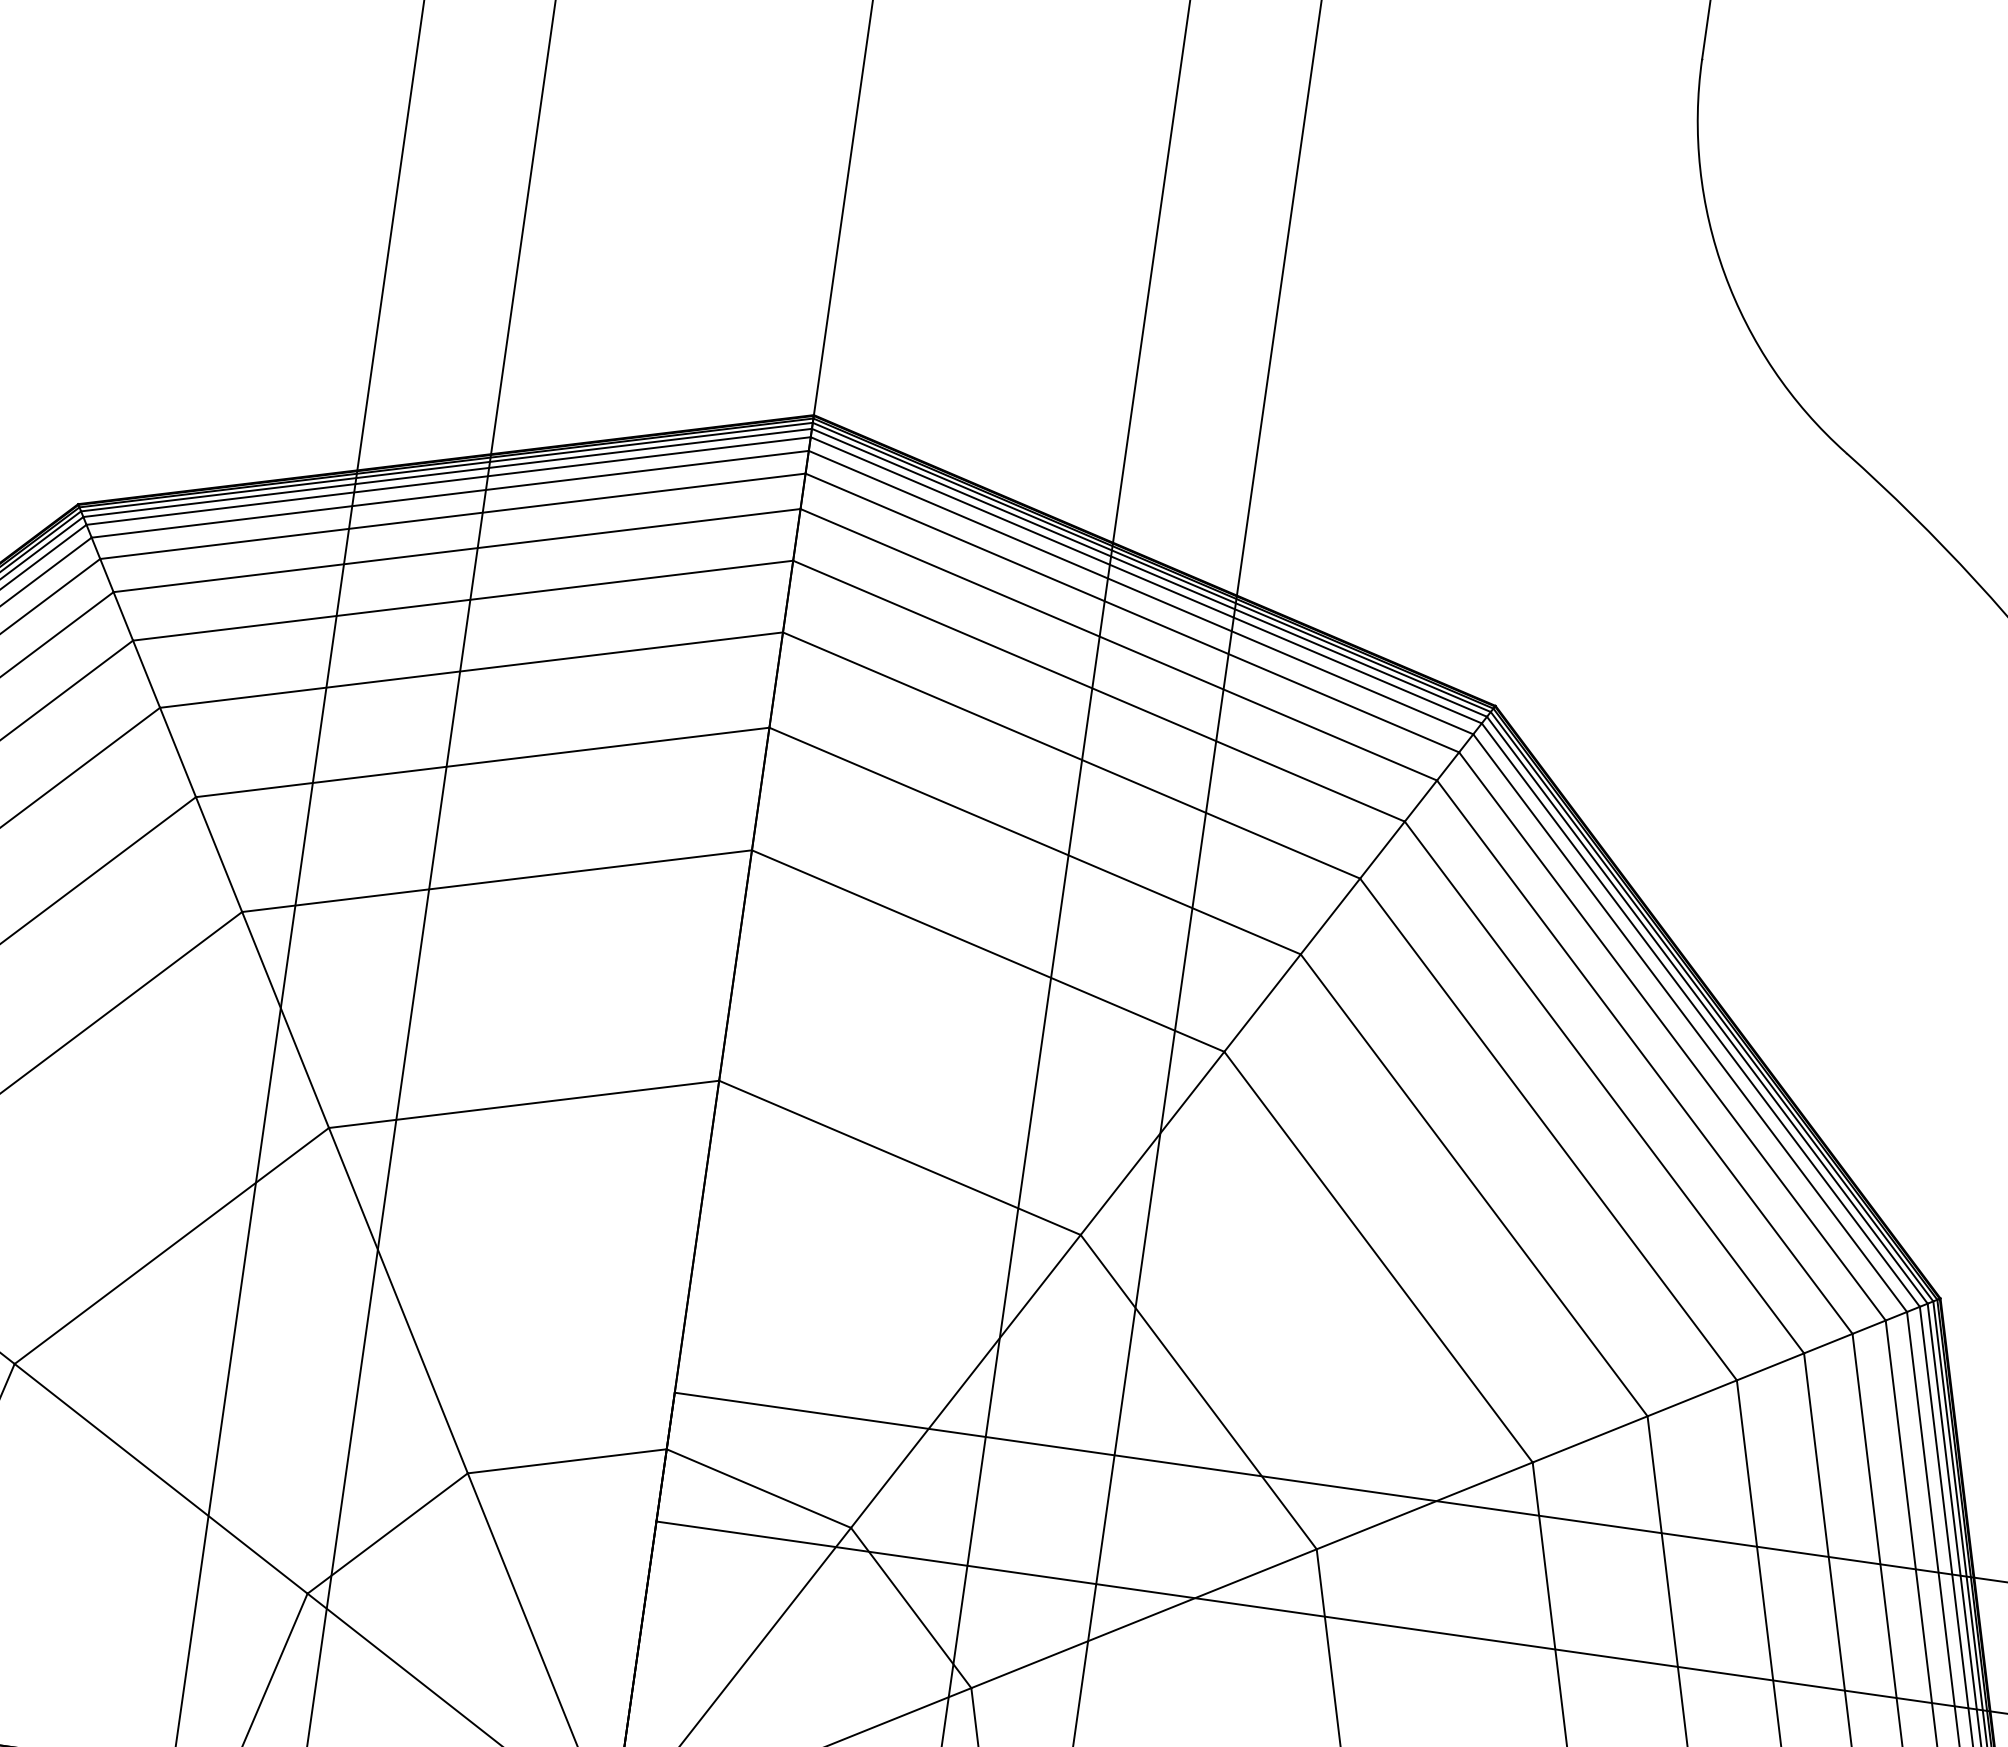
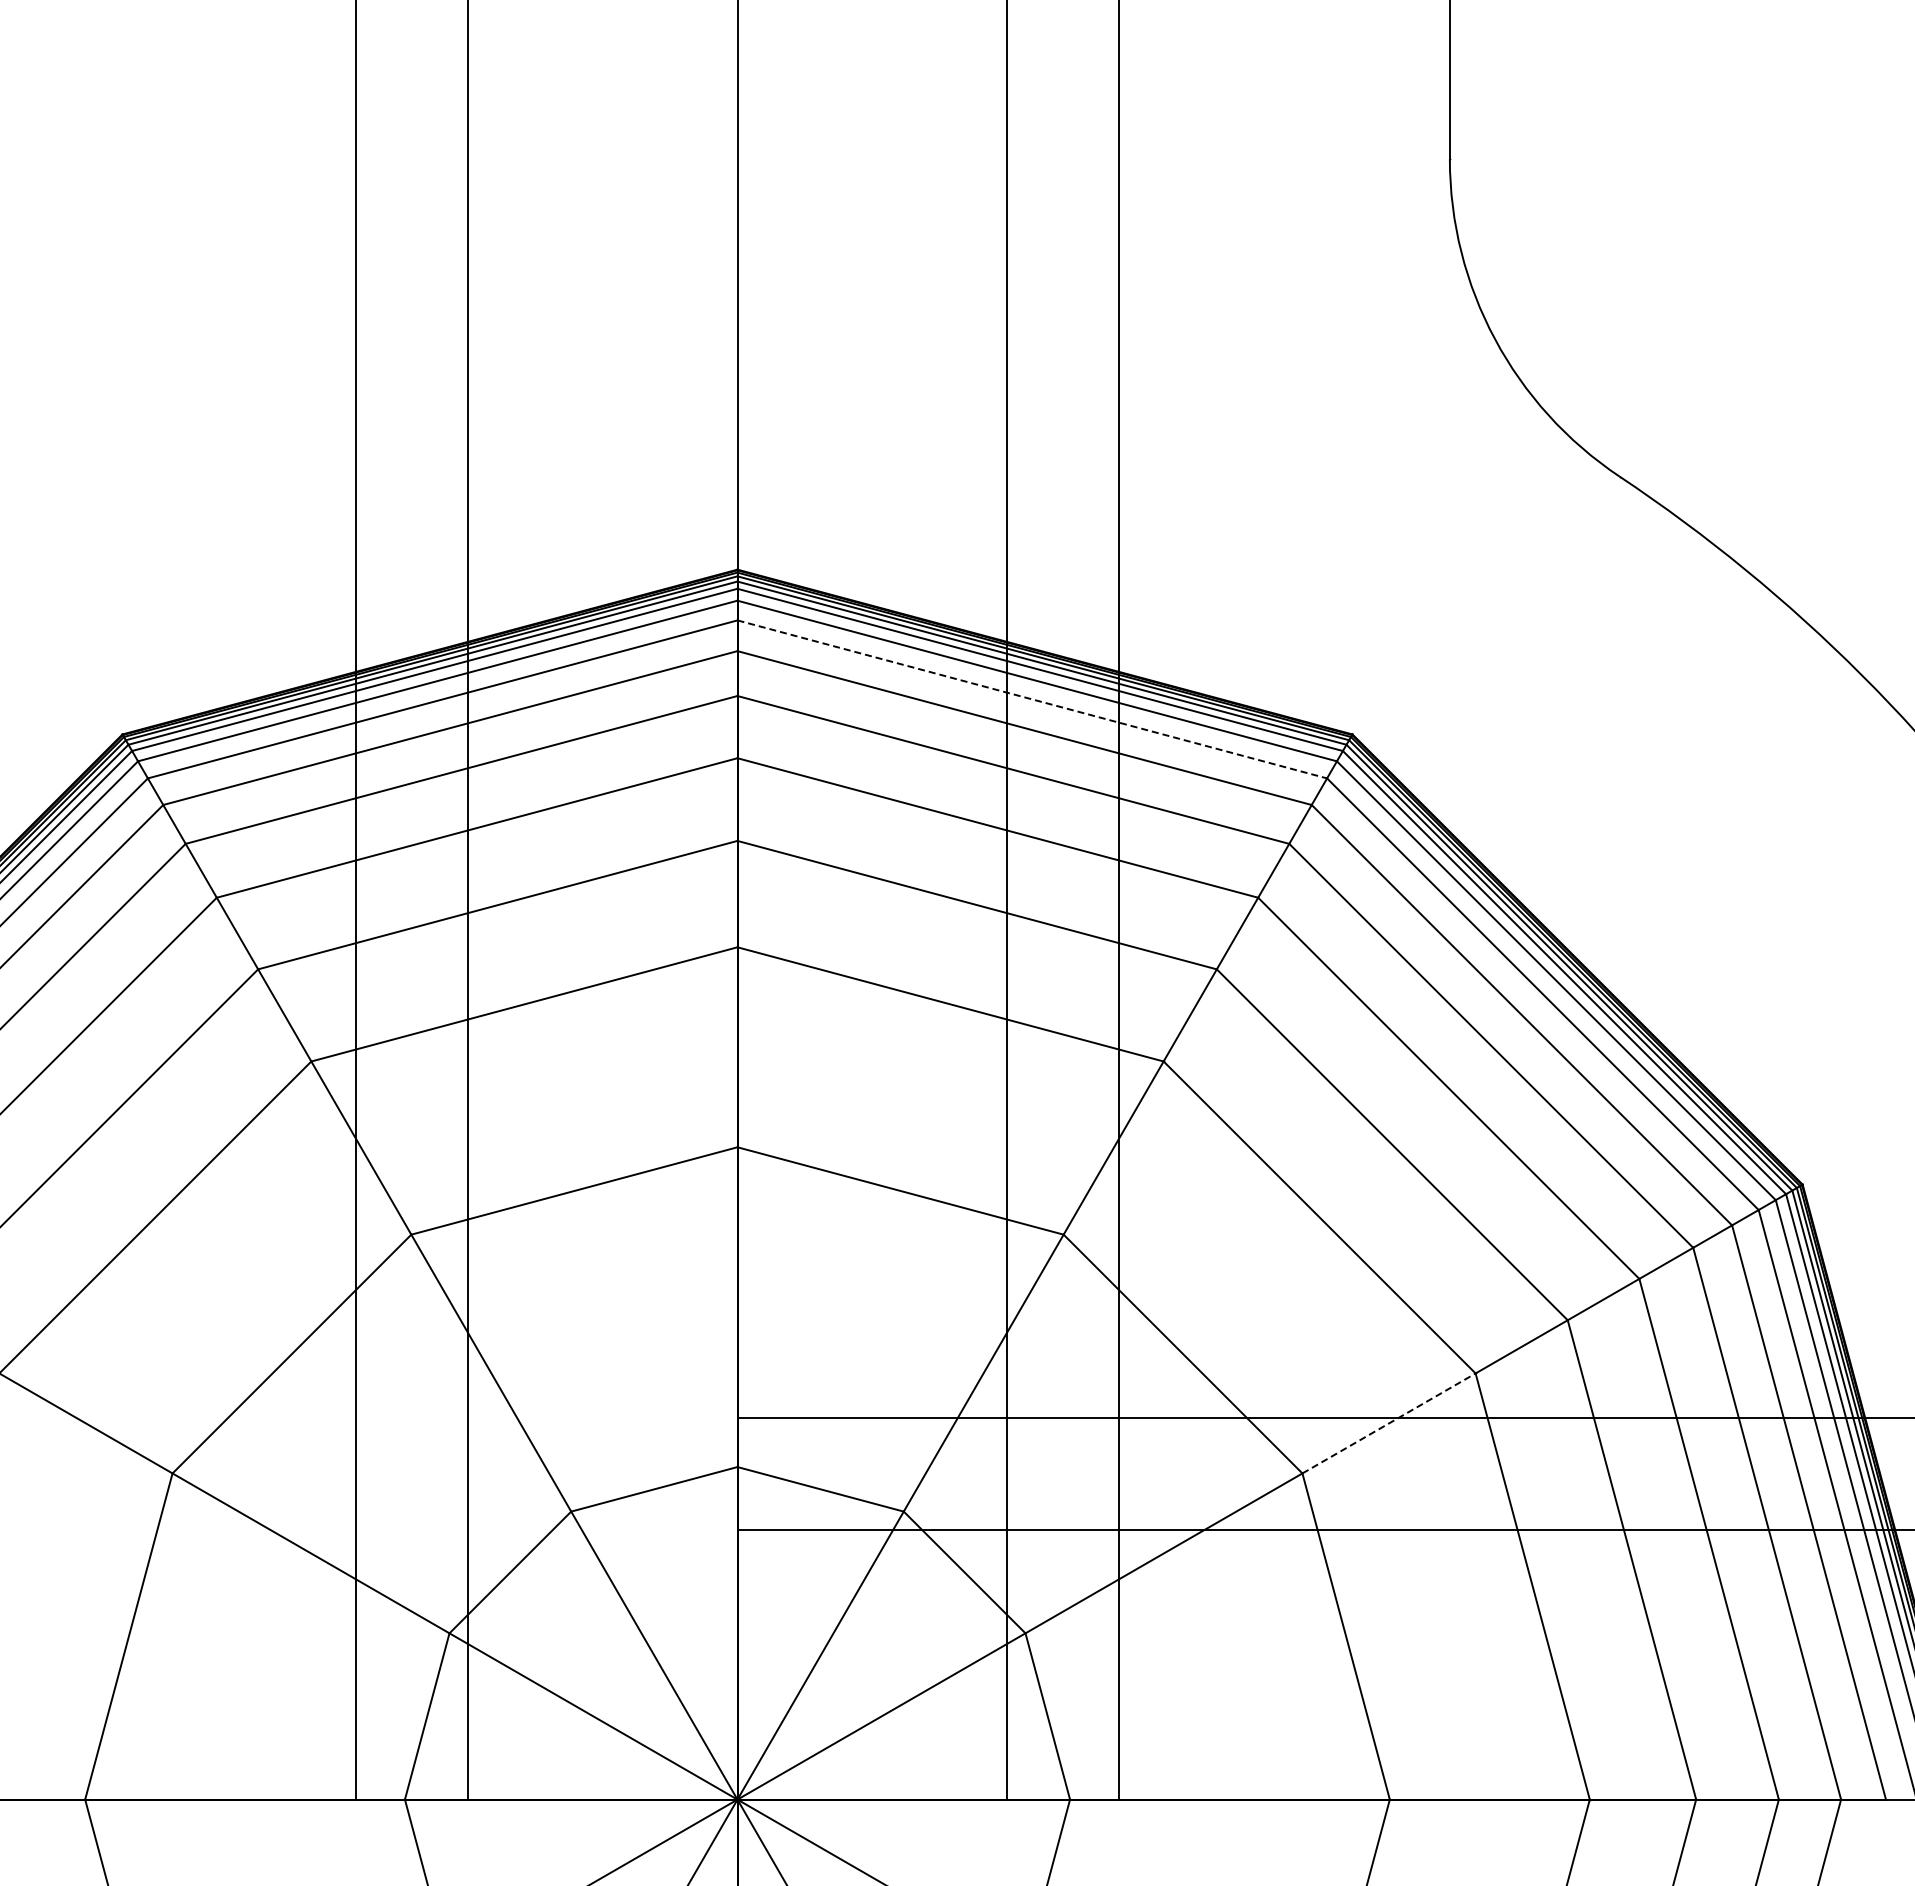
line: (1132, 613) -> (1032, 699), solid -> dashed
line: (1425, 1506) -> (1389, 1423), solid -> dashed

